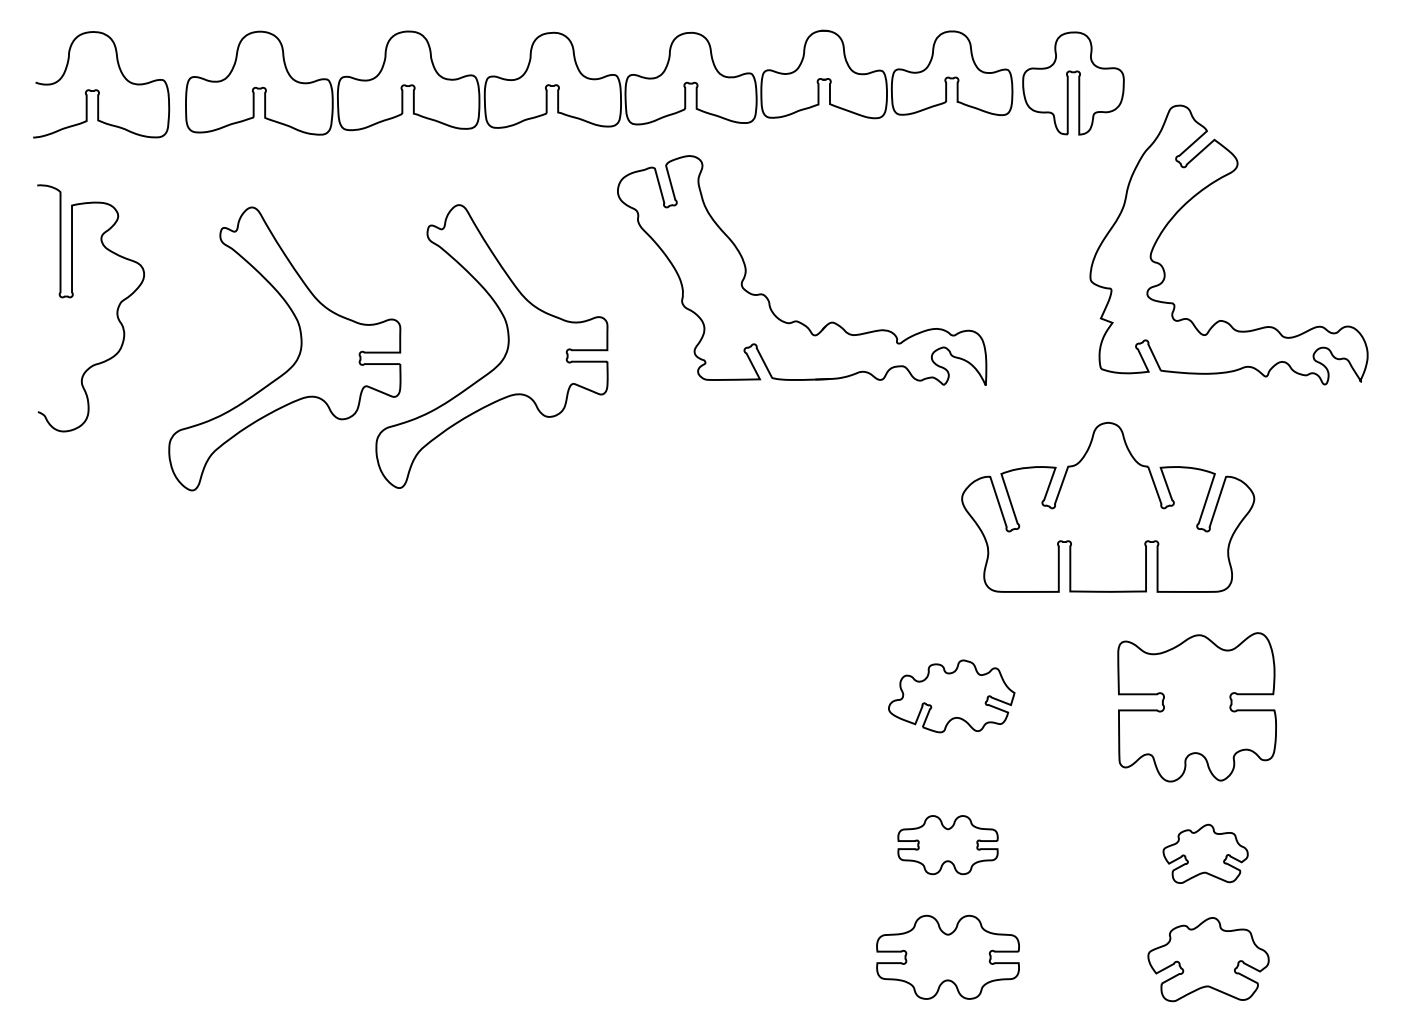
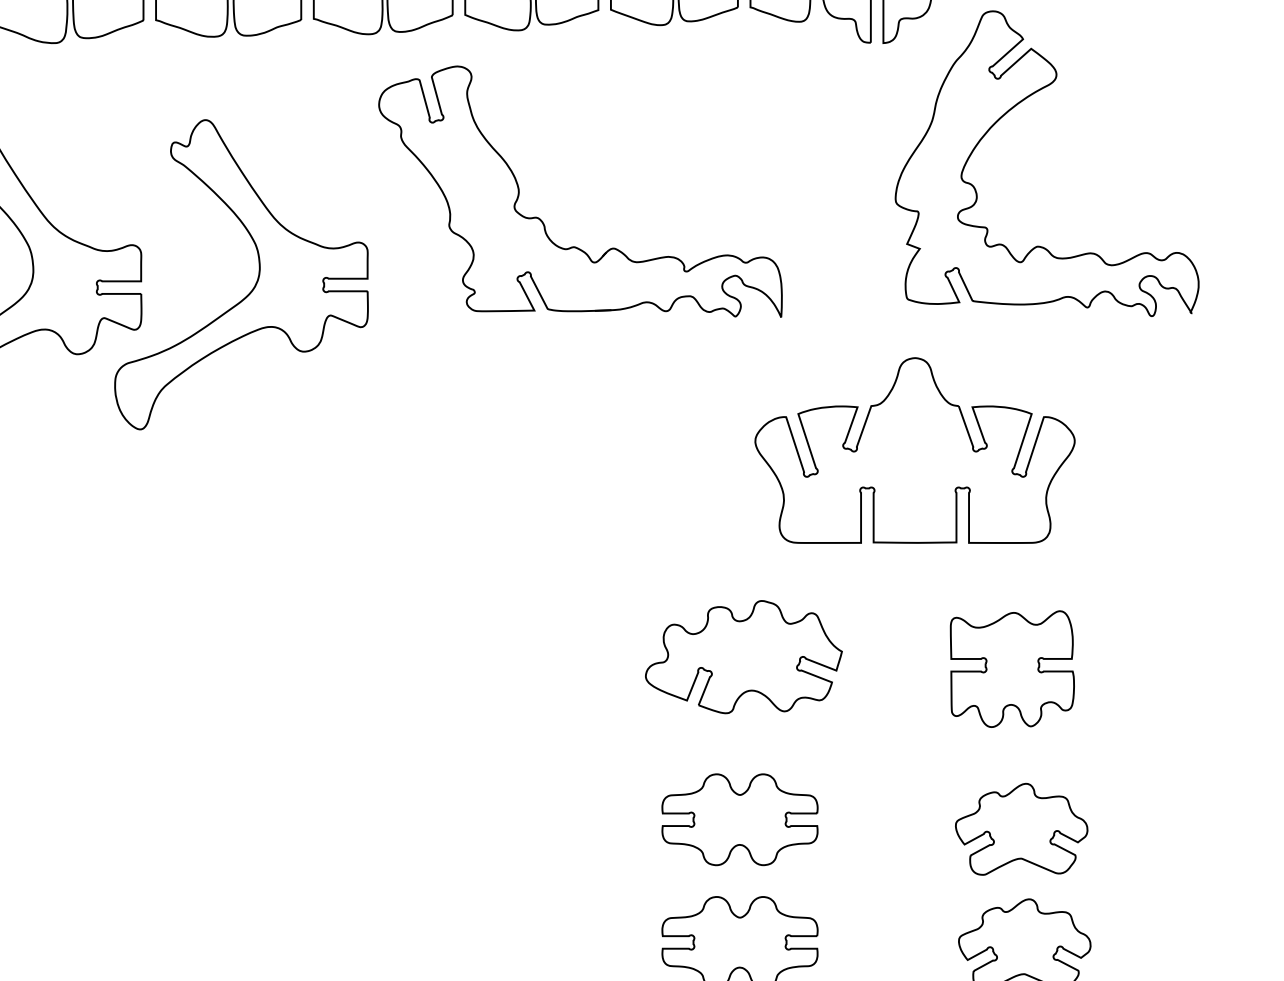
part: (951, 696) -> (743, 657), size x1.43
part: (1197, 707) -> (1012, 669), size x0.71
part: (947, 844) -> (739, 819), size x1.43
part: (1205, 853) -> (1021, 828), size x1.43

